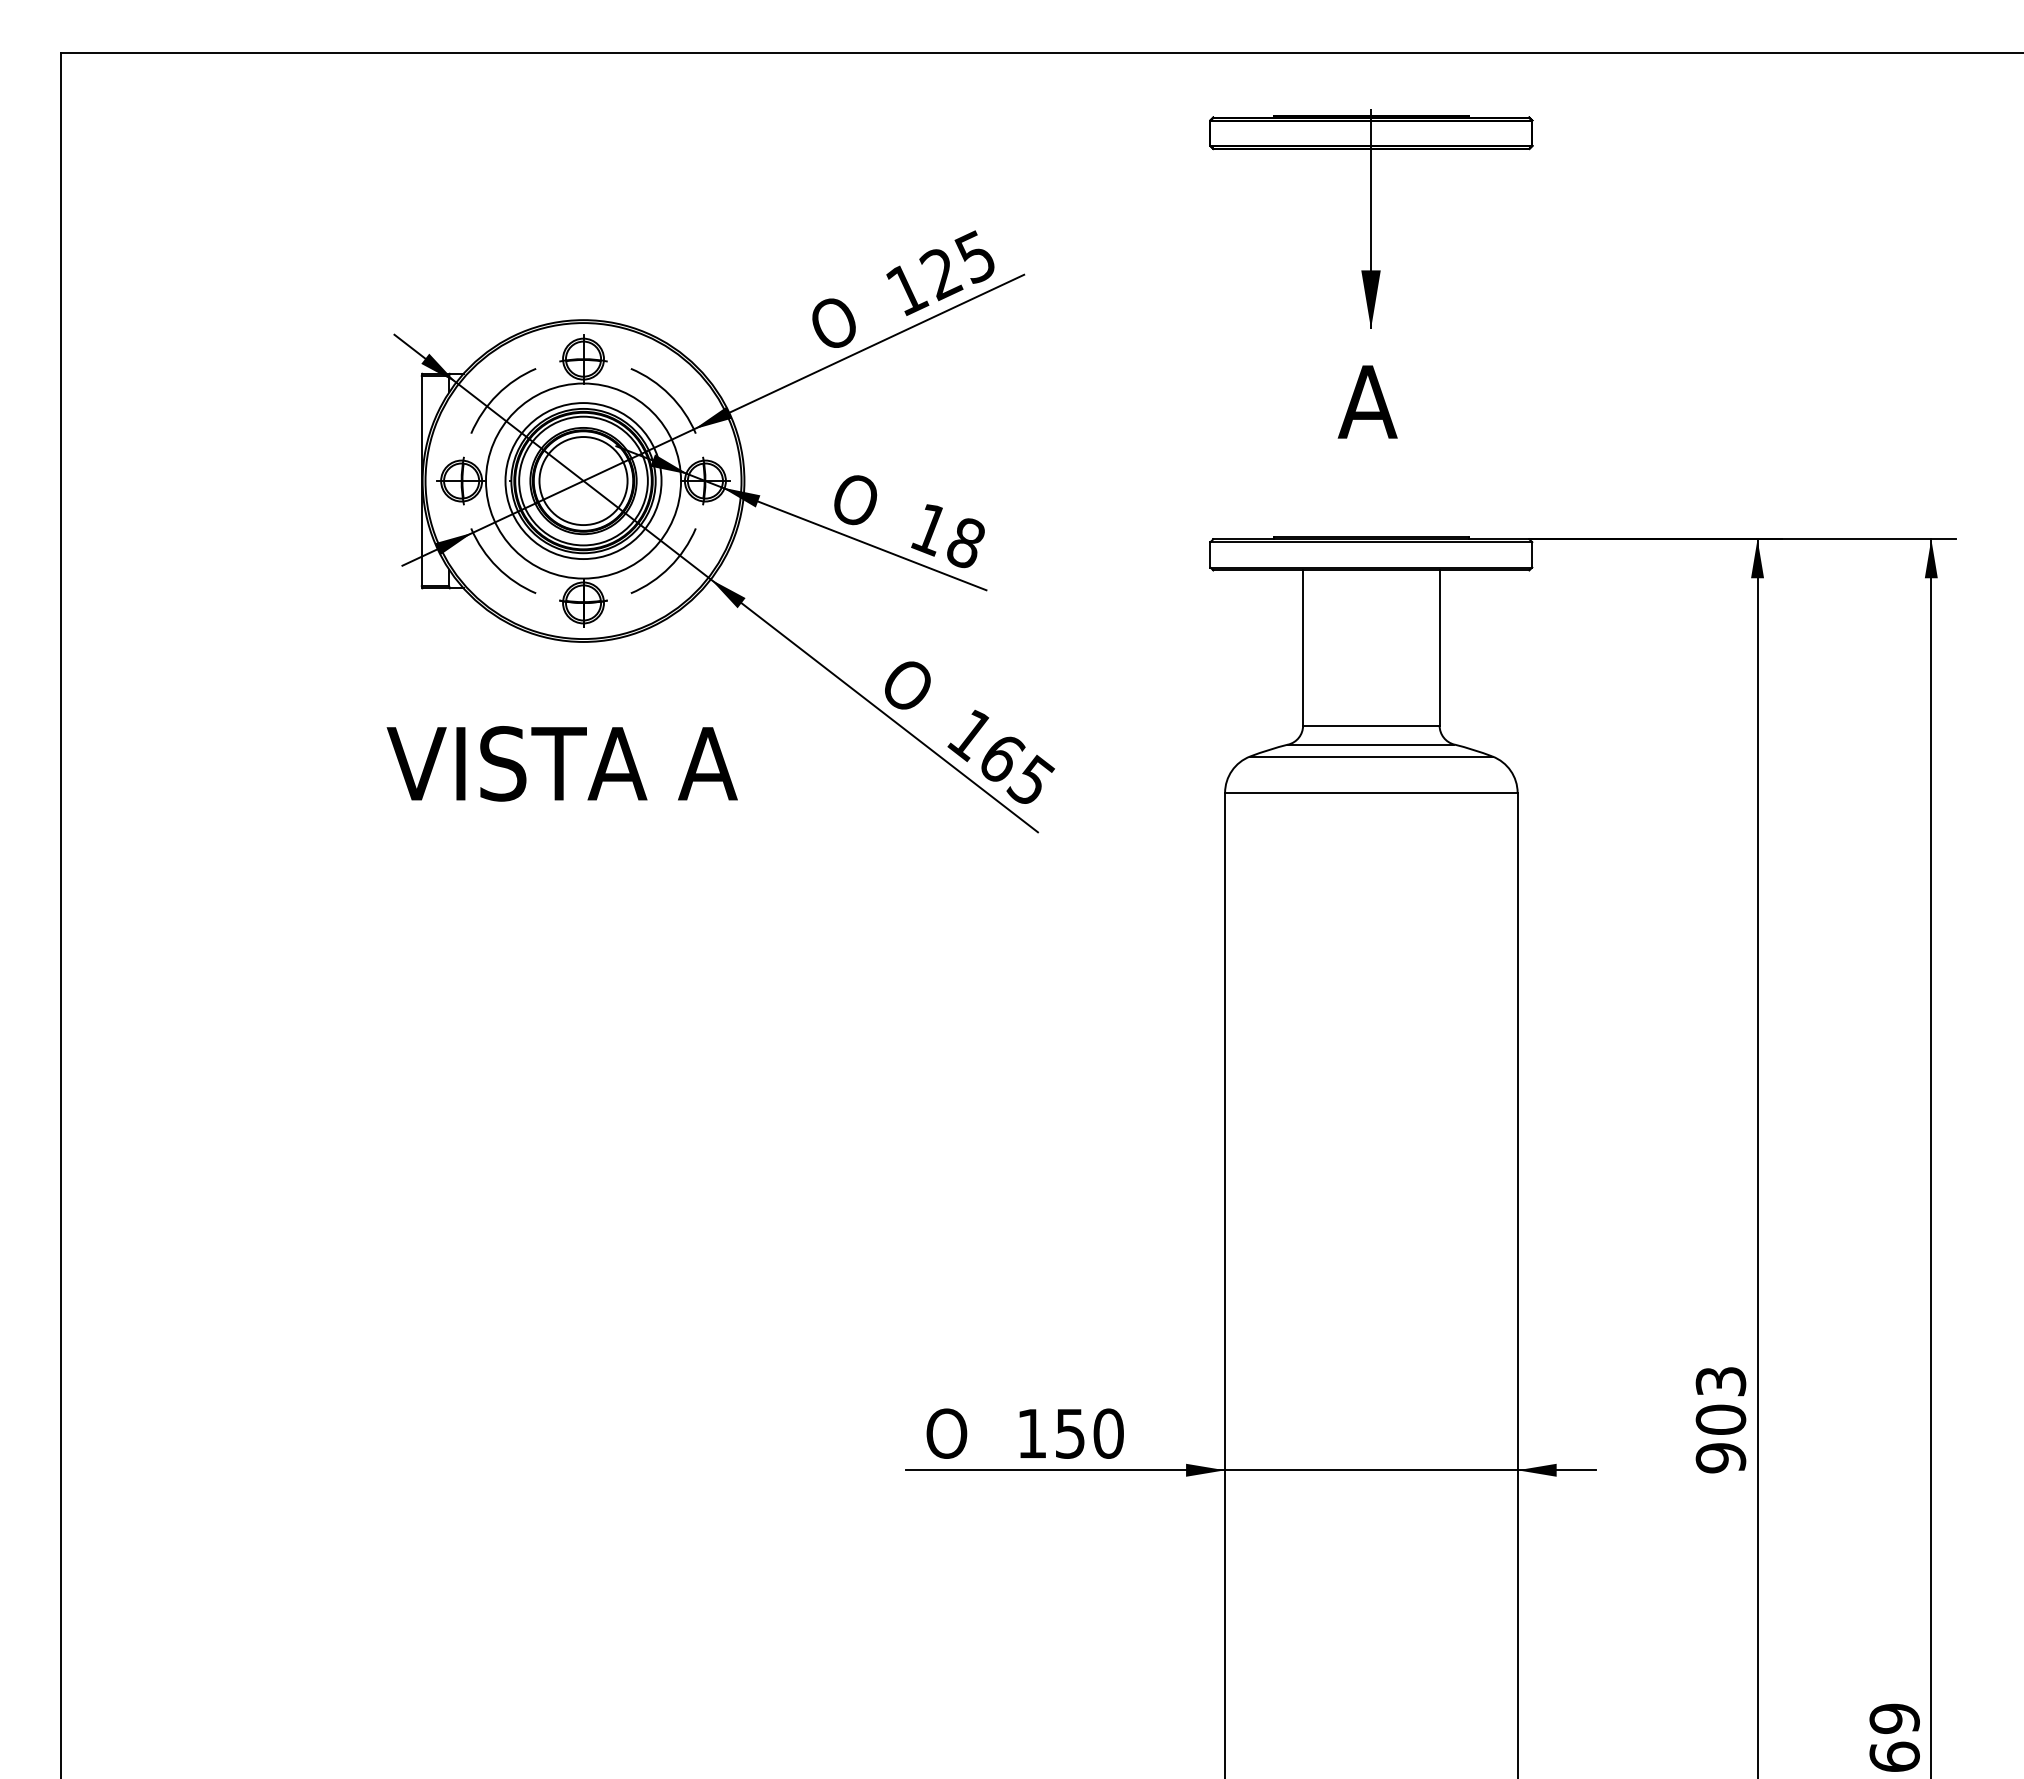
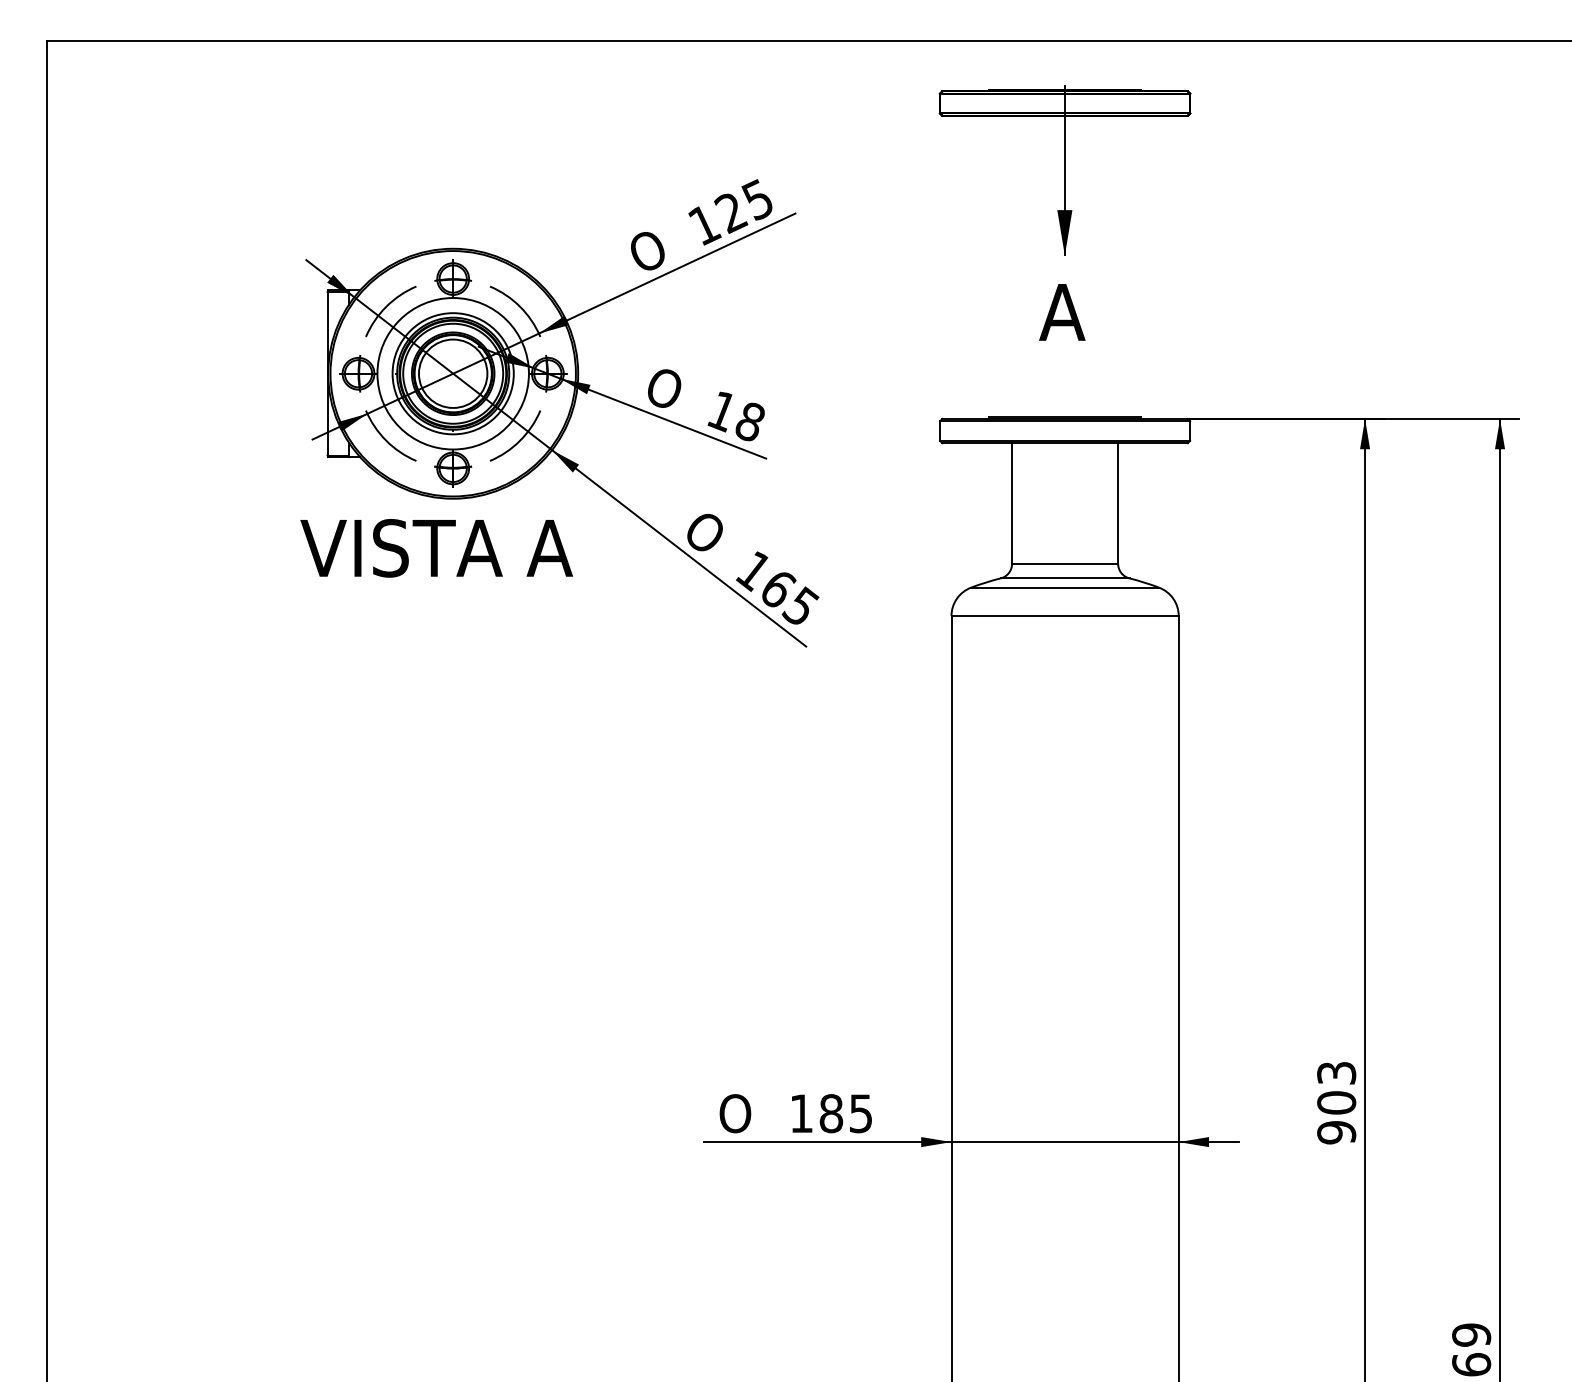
text: (561, 763) -> (436, 548), moved
text: (1089, 1433) -> (846, 1113), 150 -> 185

